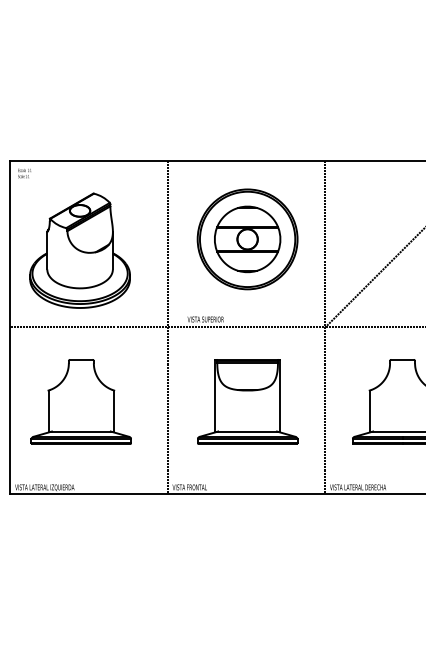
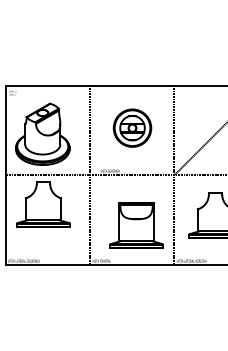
part: (247, 237) -> (132, 127), size x0.7
part: (81, 402) -> (43, 204), moved
part: (247, 402) -> (136, 225), moved

